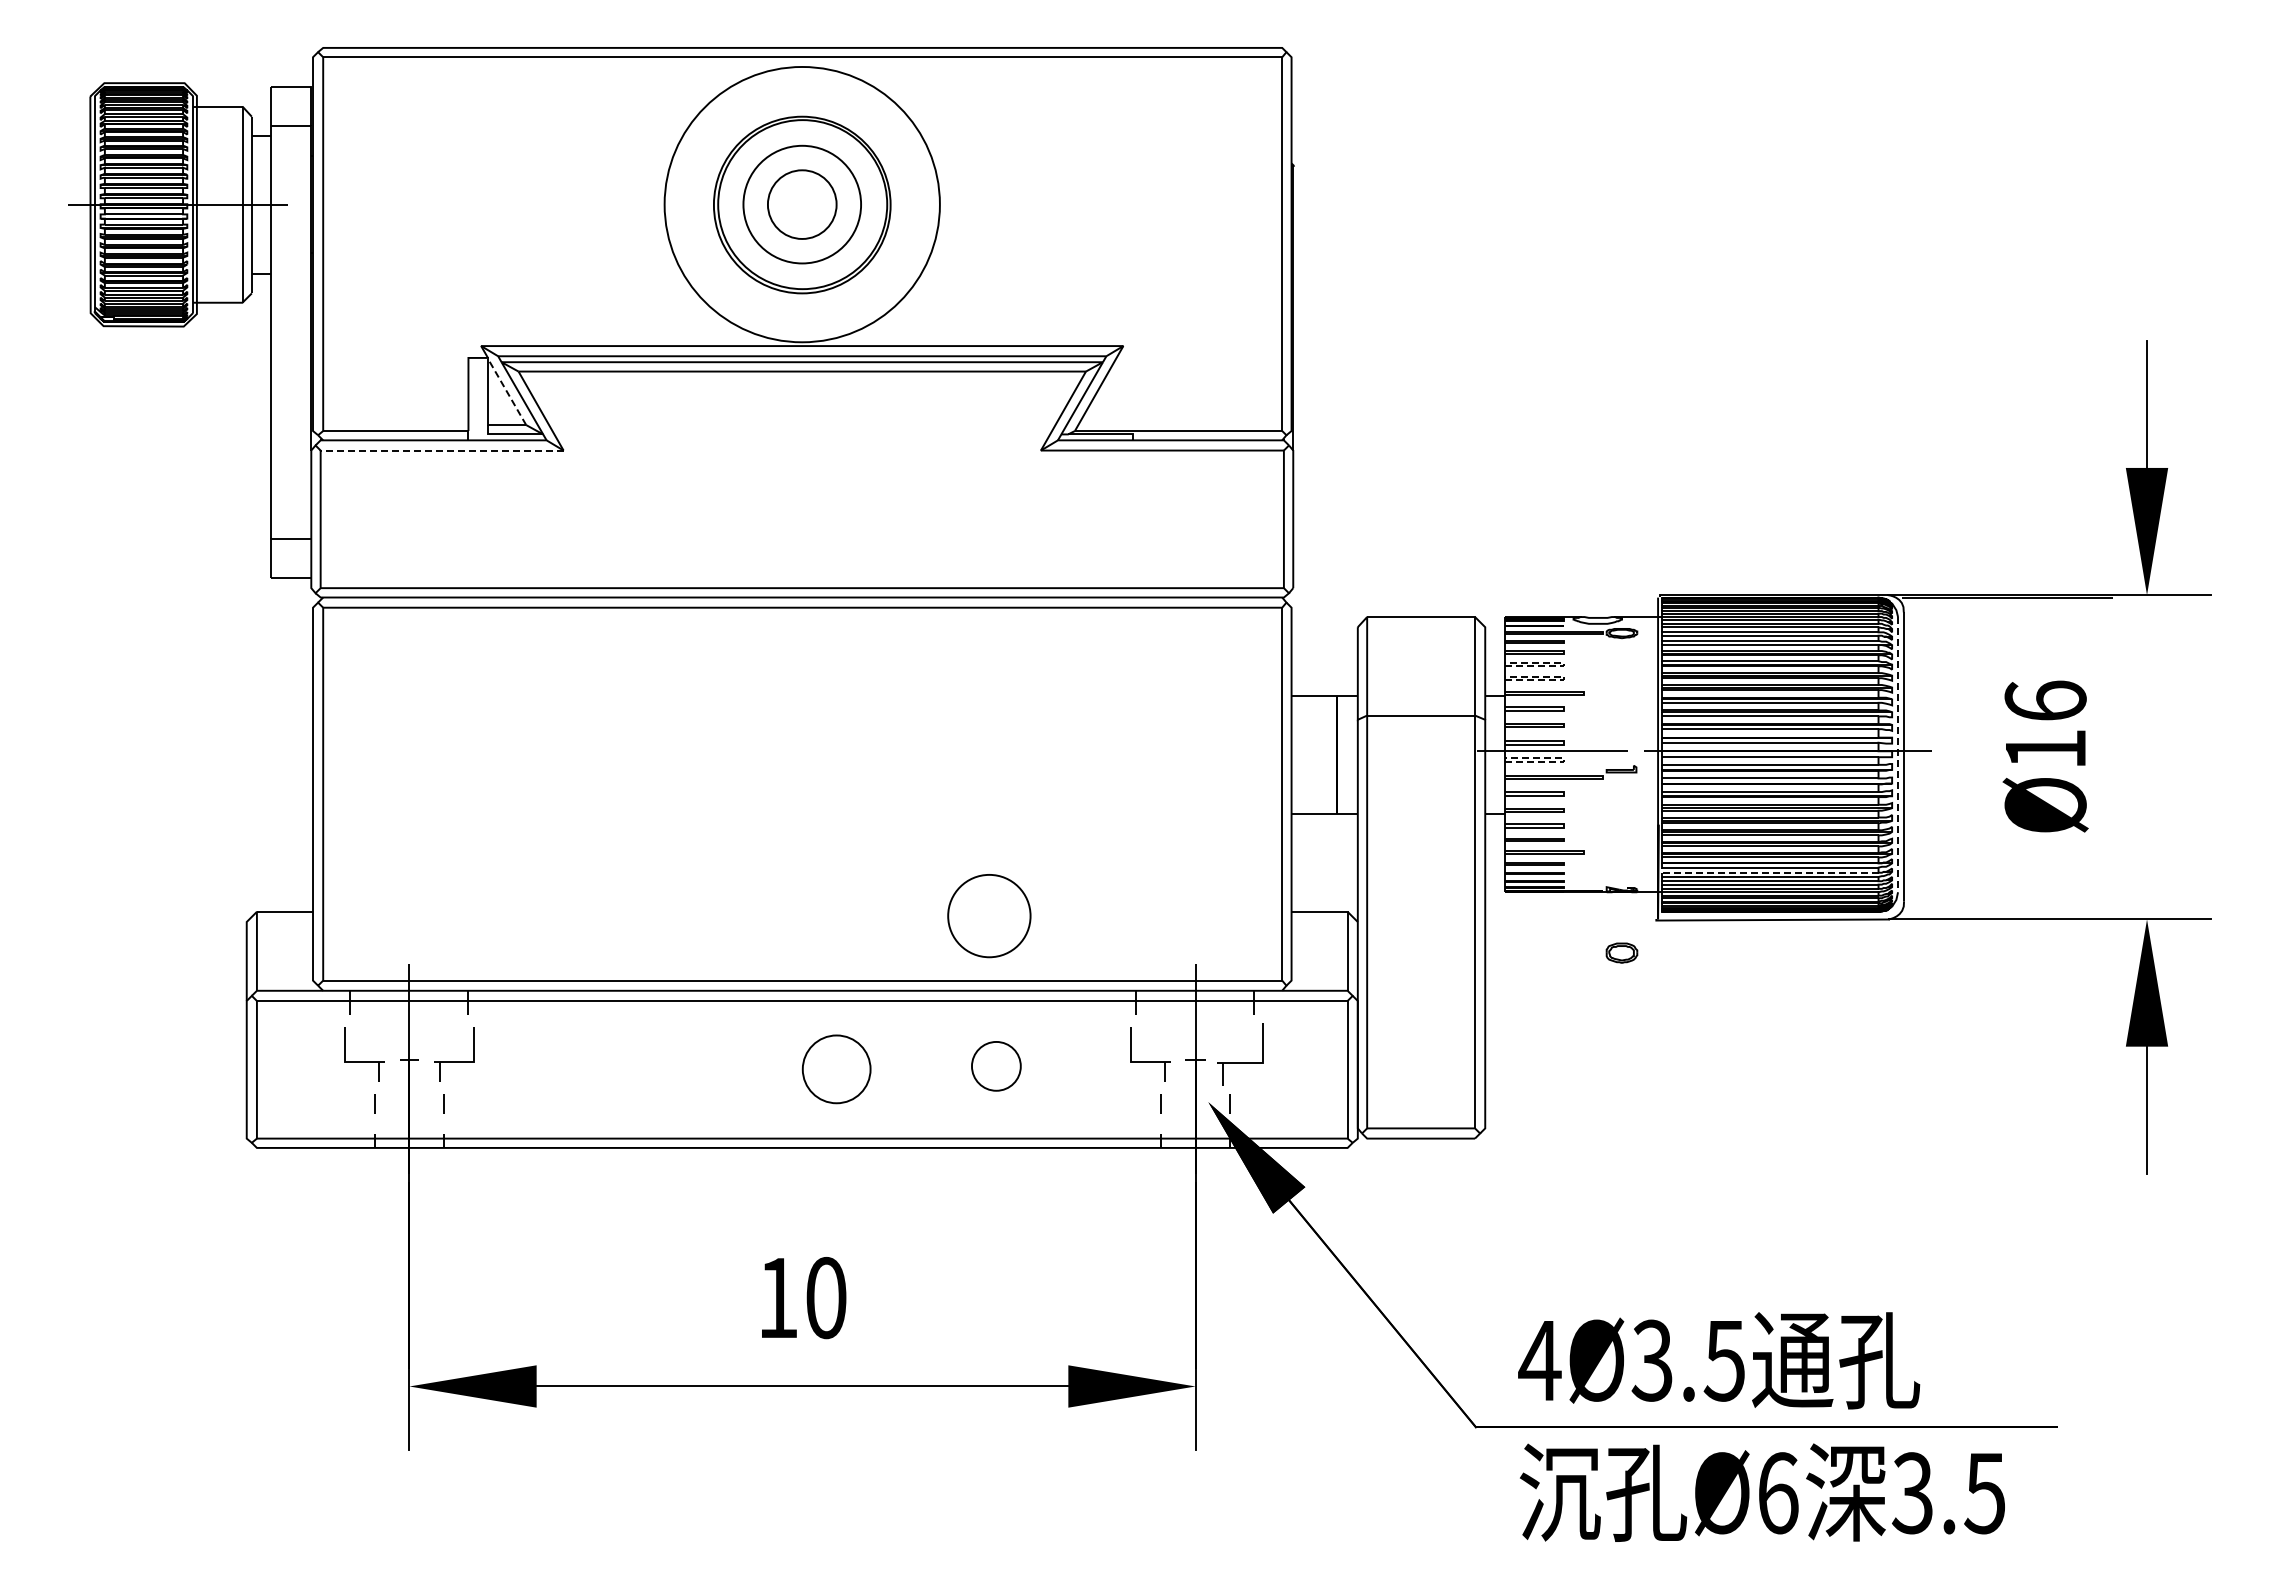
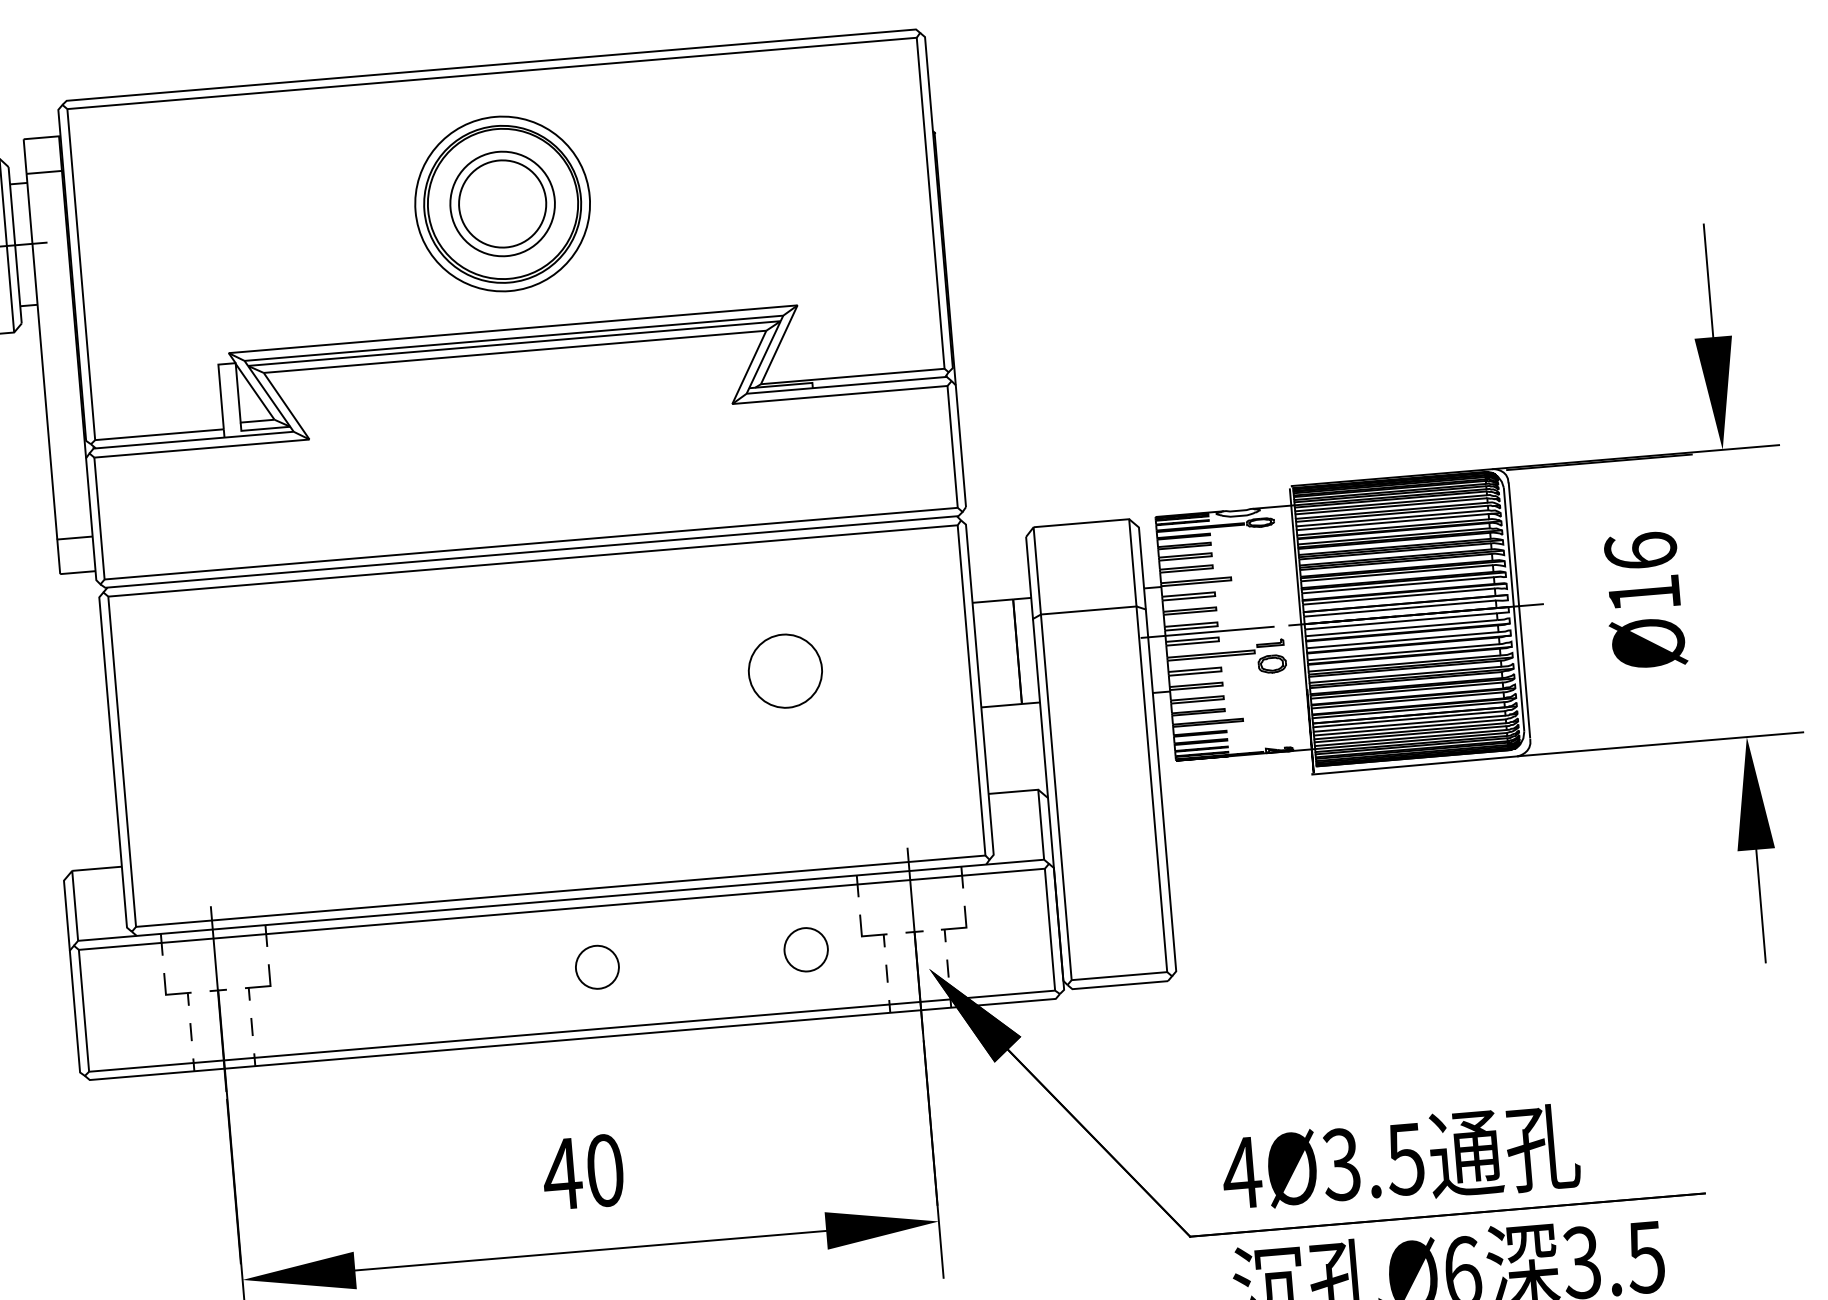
circle: (801, 204) -> (501, 203), size x0.71
circle: (802, 204) -> (502, 203), size x1.43
line: (506, 390) -> (254, 390), dashed -> solid
line: (441, 450) -> (201, 448), dashed -> solid
line: (1564, 664) -> (1211, 554), dashed -> solid
line: (1564, 678) -> (1212, 566), dashed -> solid
line: (1898, 754) -> (1514, 609), dashed -> solid
line: (1564, 759) -> (1219, 638), dashed -> solid
line: (1766, 872) -> (1406, 723), dashed -> solid
circle: (989, 916) -> (785, 671), moved
part: (1621, 952) -> (1271, 663), moved
part: (363, 1054) -> (177, 989), size x0.71
part: (454, 1054) -> (257, 982), size x0.71
part: (1149, 1054) -> (873, 930), size x0.71
part: (1239, 1054) -> (953, 924), size x0.62
circle: (996, 1066) -> (806, 949), moved
circle: (836, 1069) -> (597, 967), size x0.71
text: (777, 1297) -> (561, 1173), 10 -> 40

